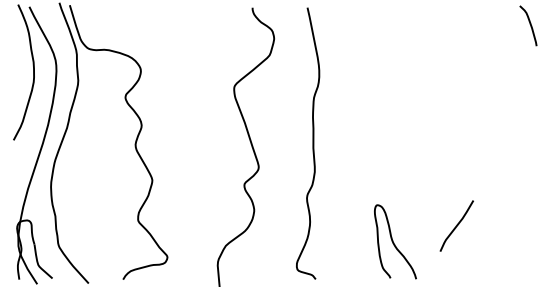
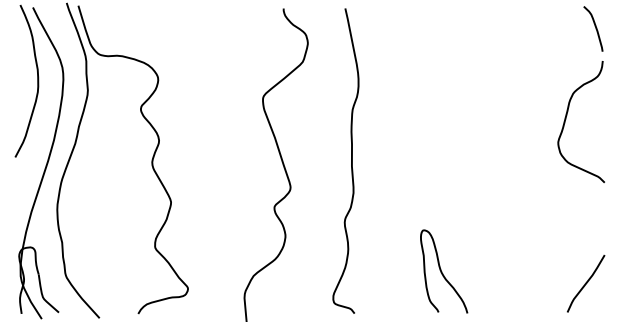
curve: (504, 106) -> (566, 119), added
curve: (457, 225) -> (586, 283), moved

